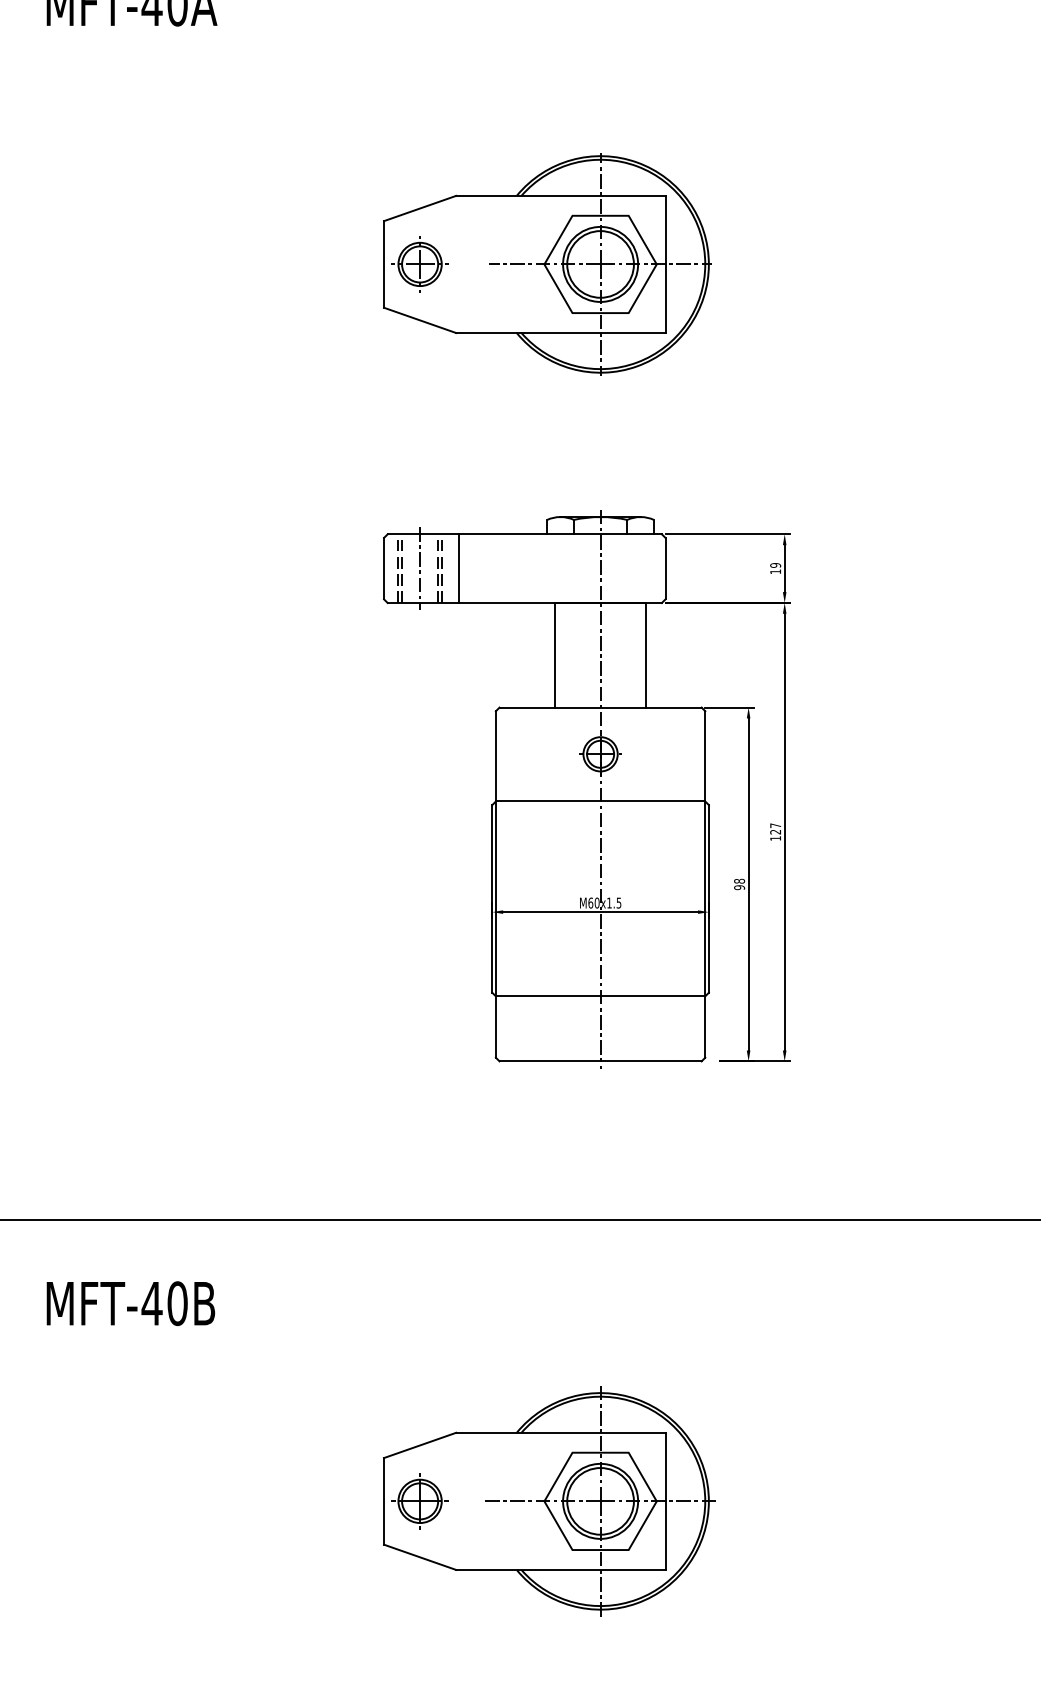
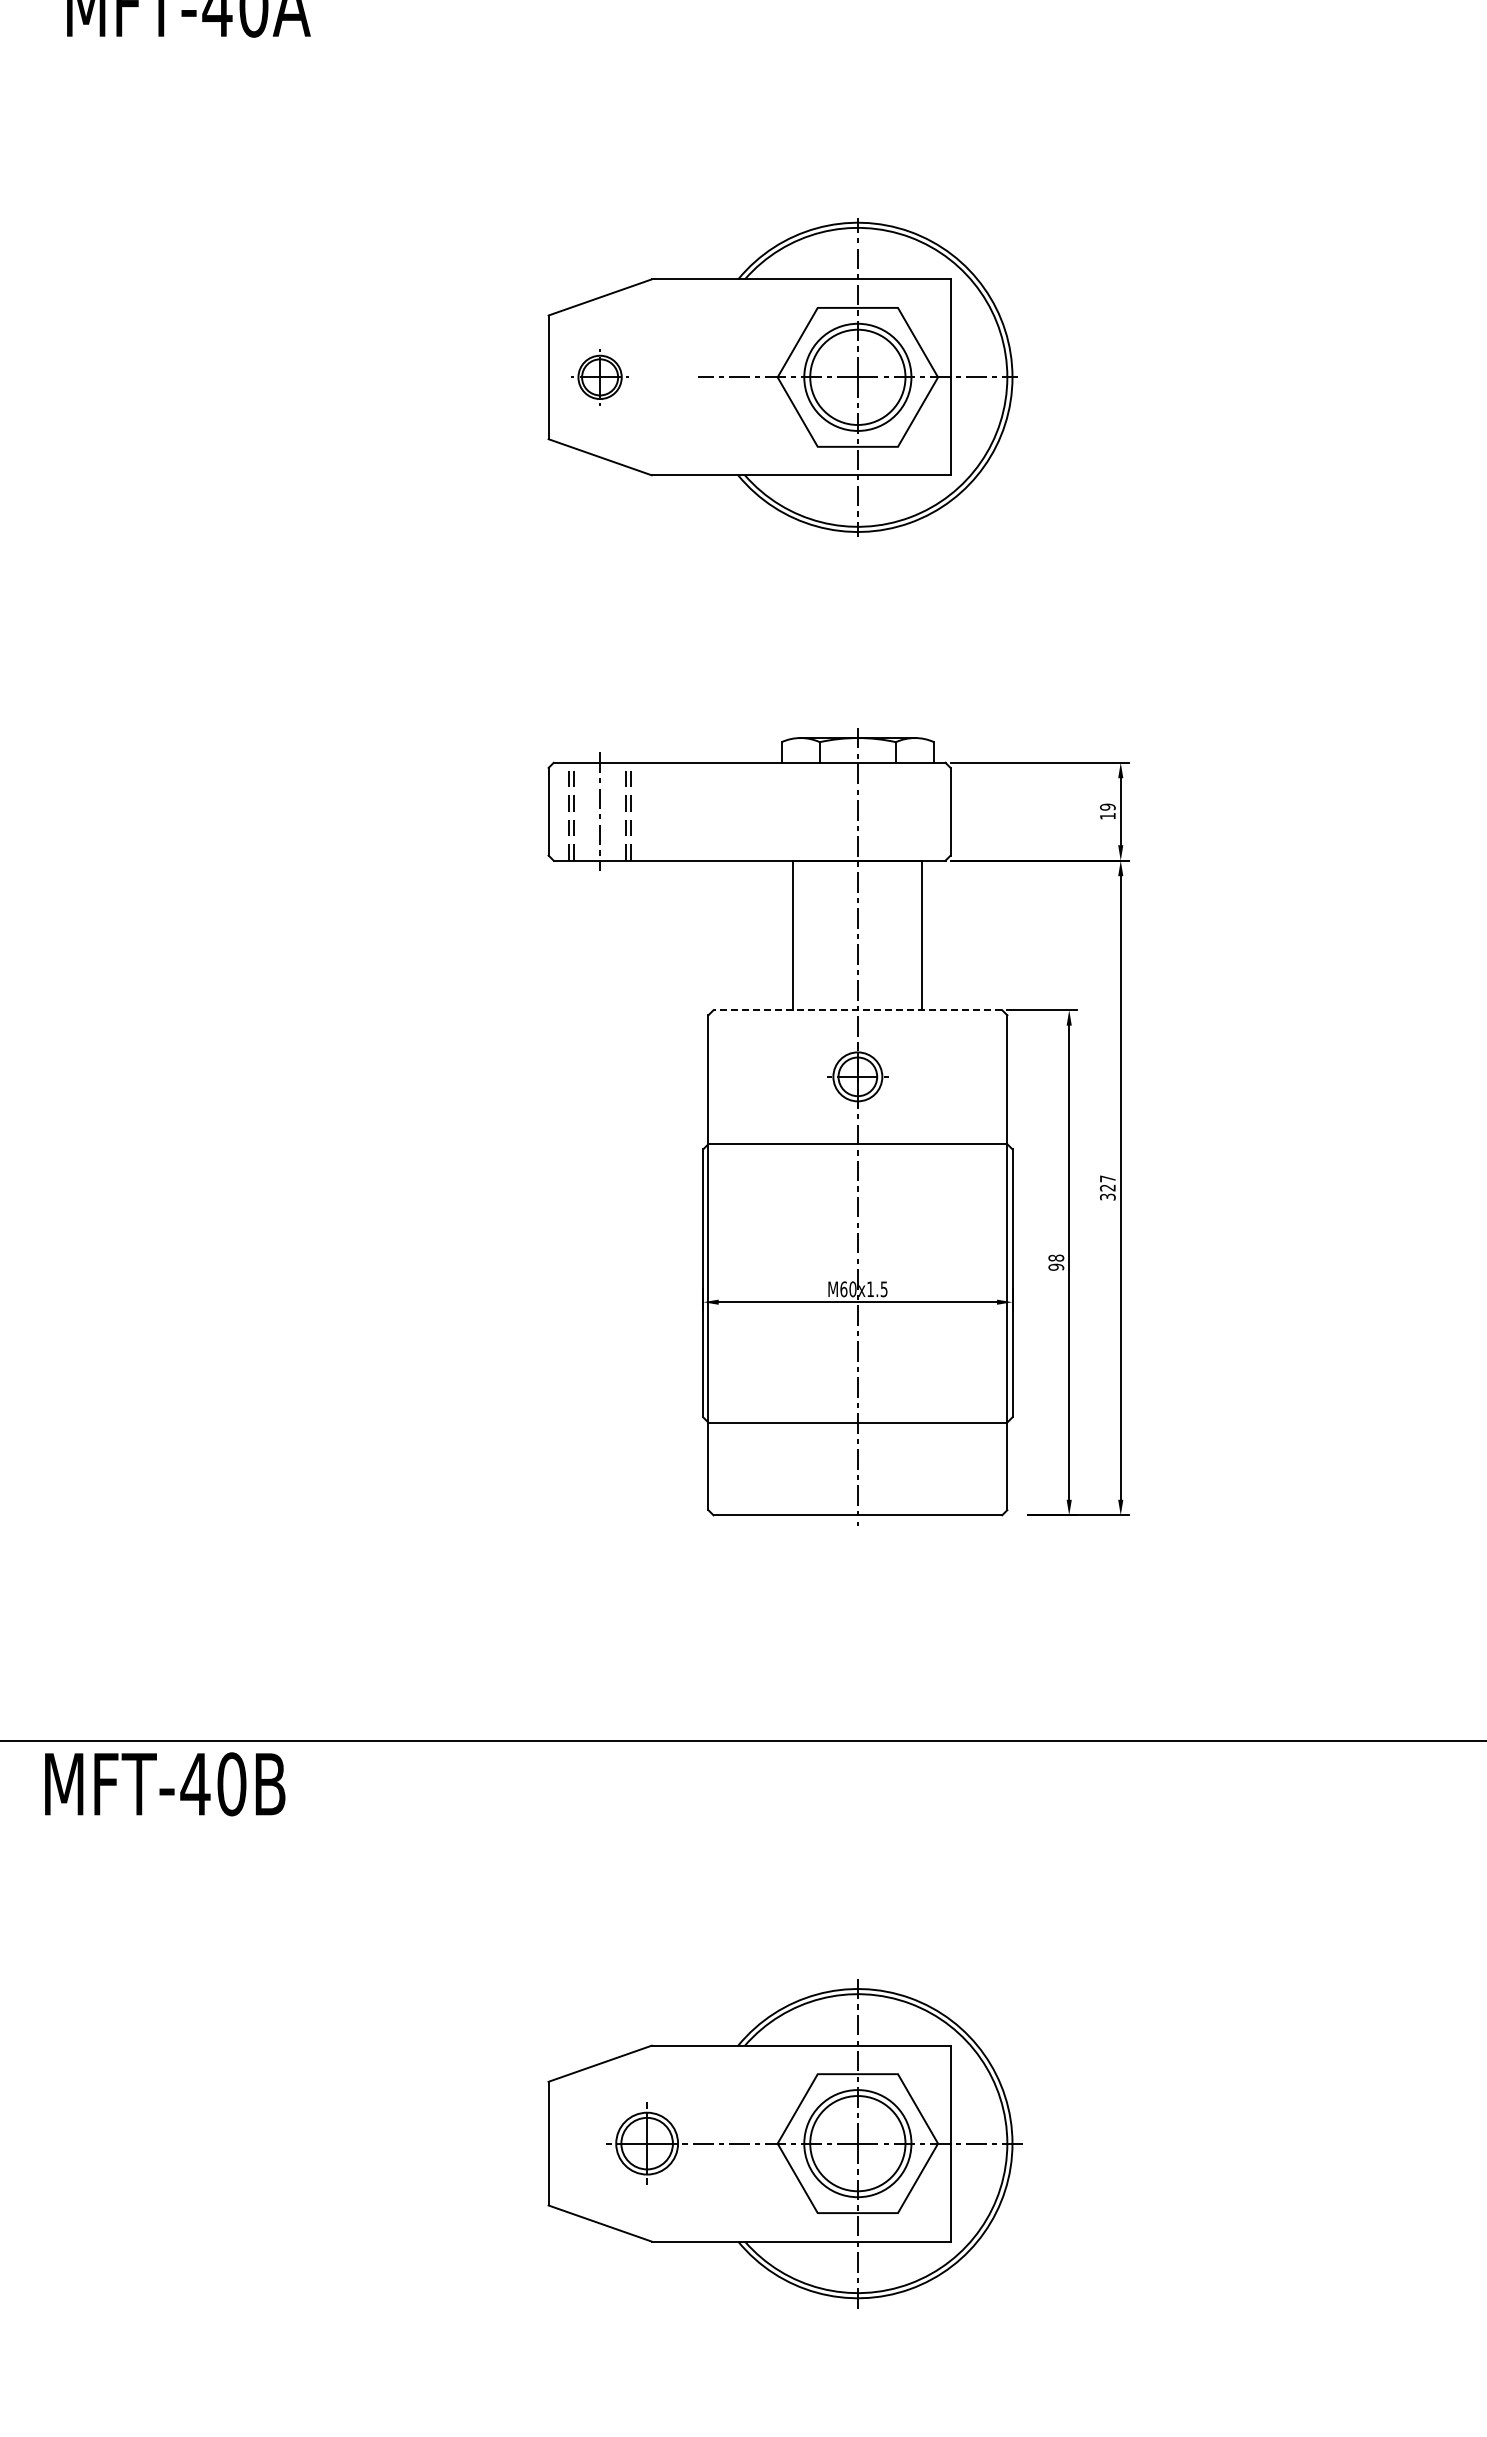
part: (419, 264) -> (599, 377), size x0.7
line: (458, 568) -> (654, 811), removed
line: (600, 707) -> (857, 1010), solid -> dashed
text: (775, 838) -> (1107, 1196), 127 -> 327
text: (131, 1303) -> (165, 1784), moved
part: (419, 1501) -> (646, 2143), moved

